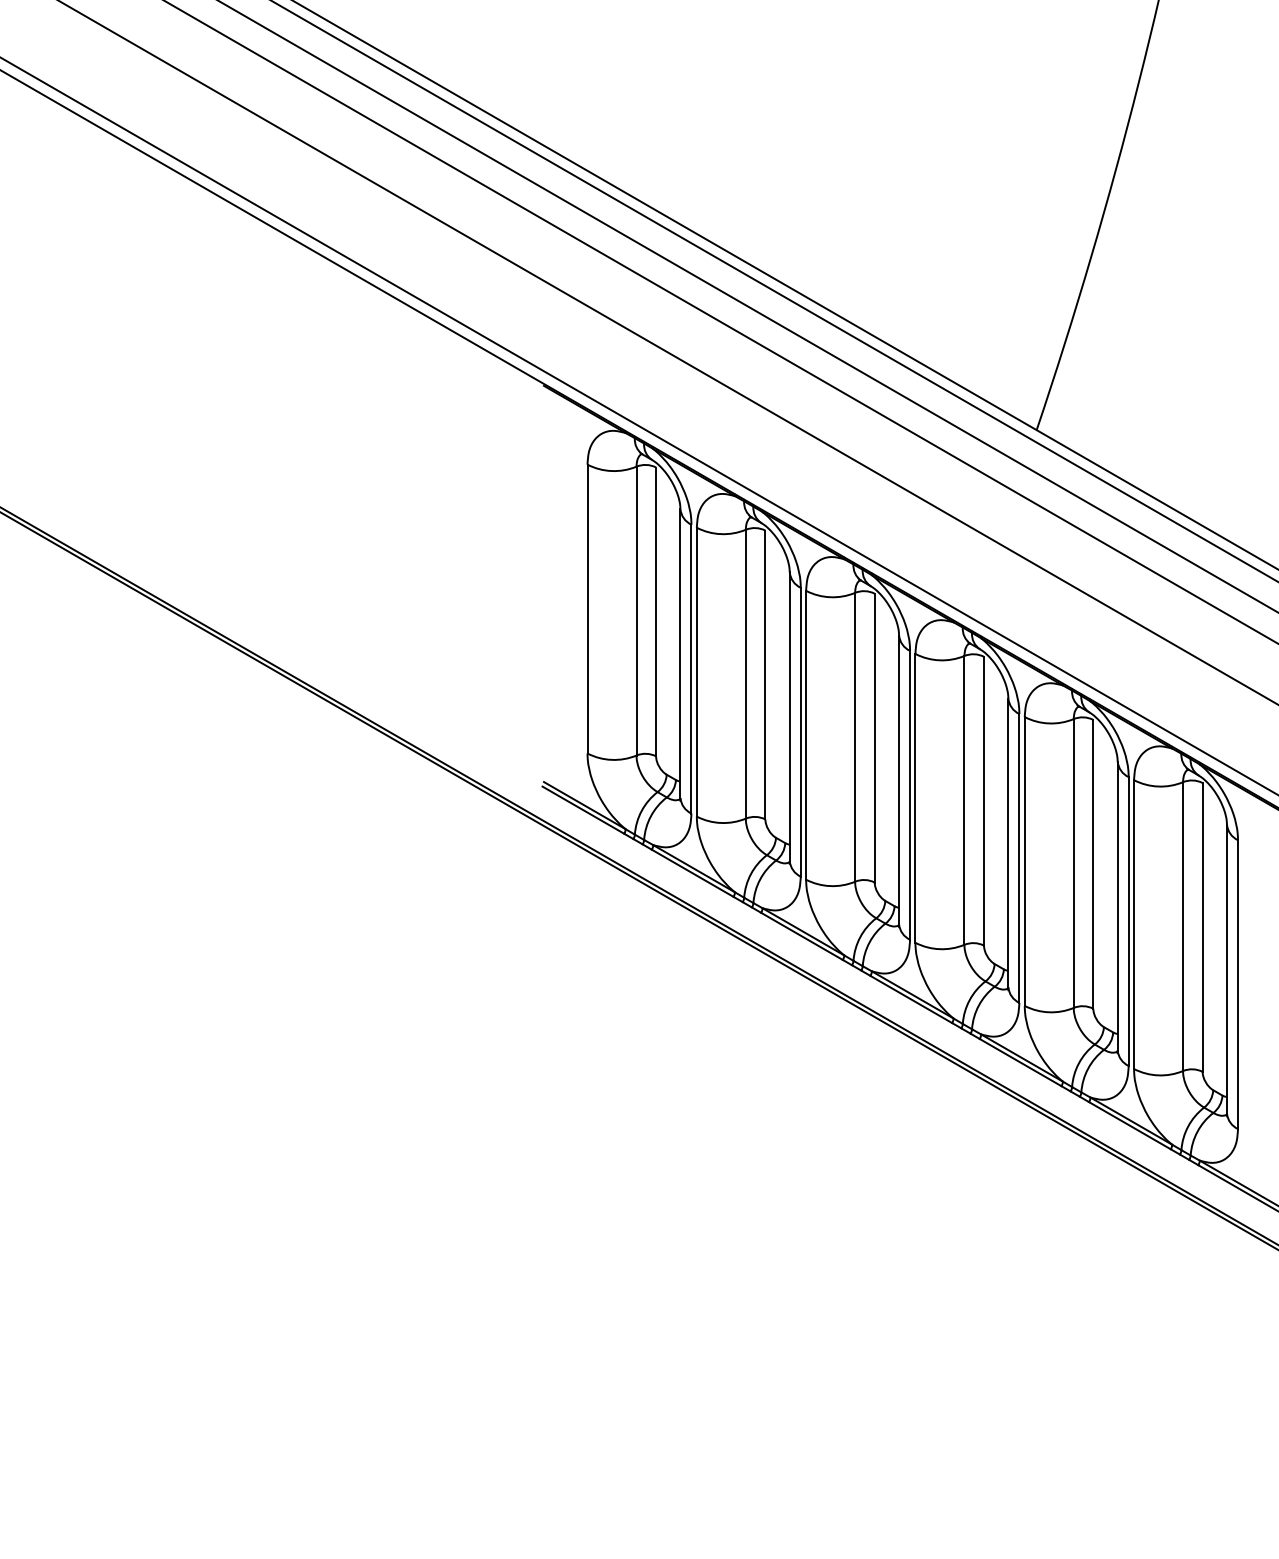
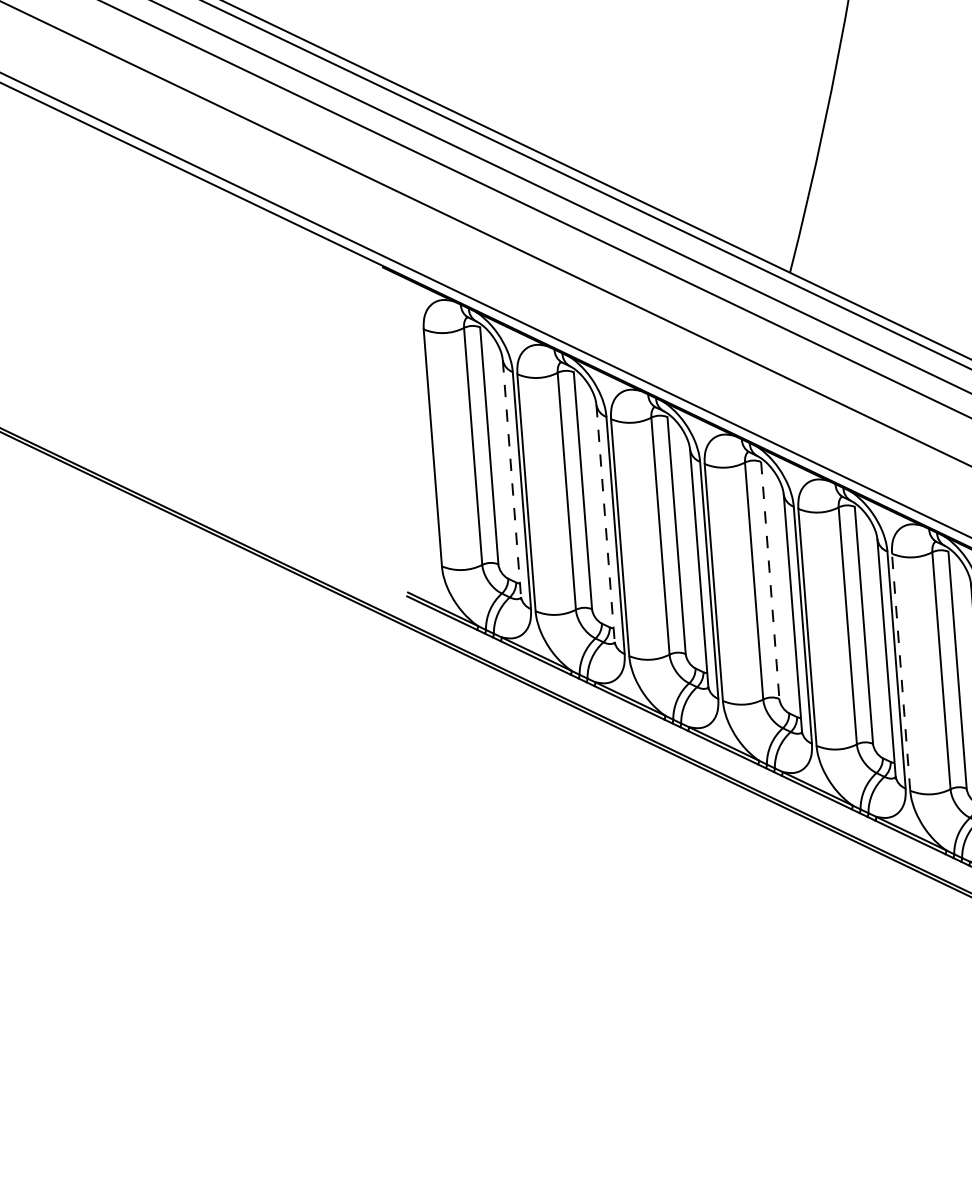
line: (680, 654) -> (511, 479), solid -> dashed
line: (789, 717) -> (605, 524), solid -> dashed
line: (984, 801) -> (770, 580), solid -> dashed
line: (1134, 924) -> (901, 672), solid -> dashed

